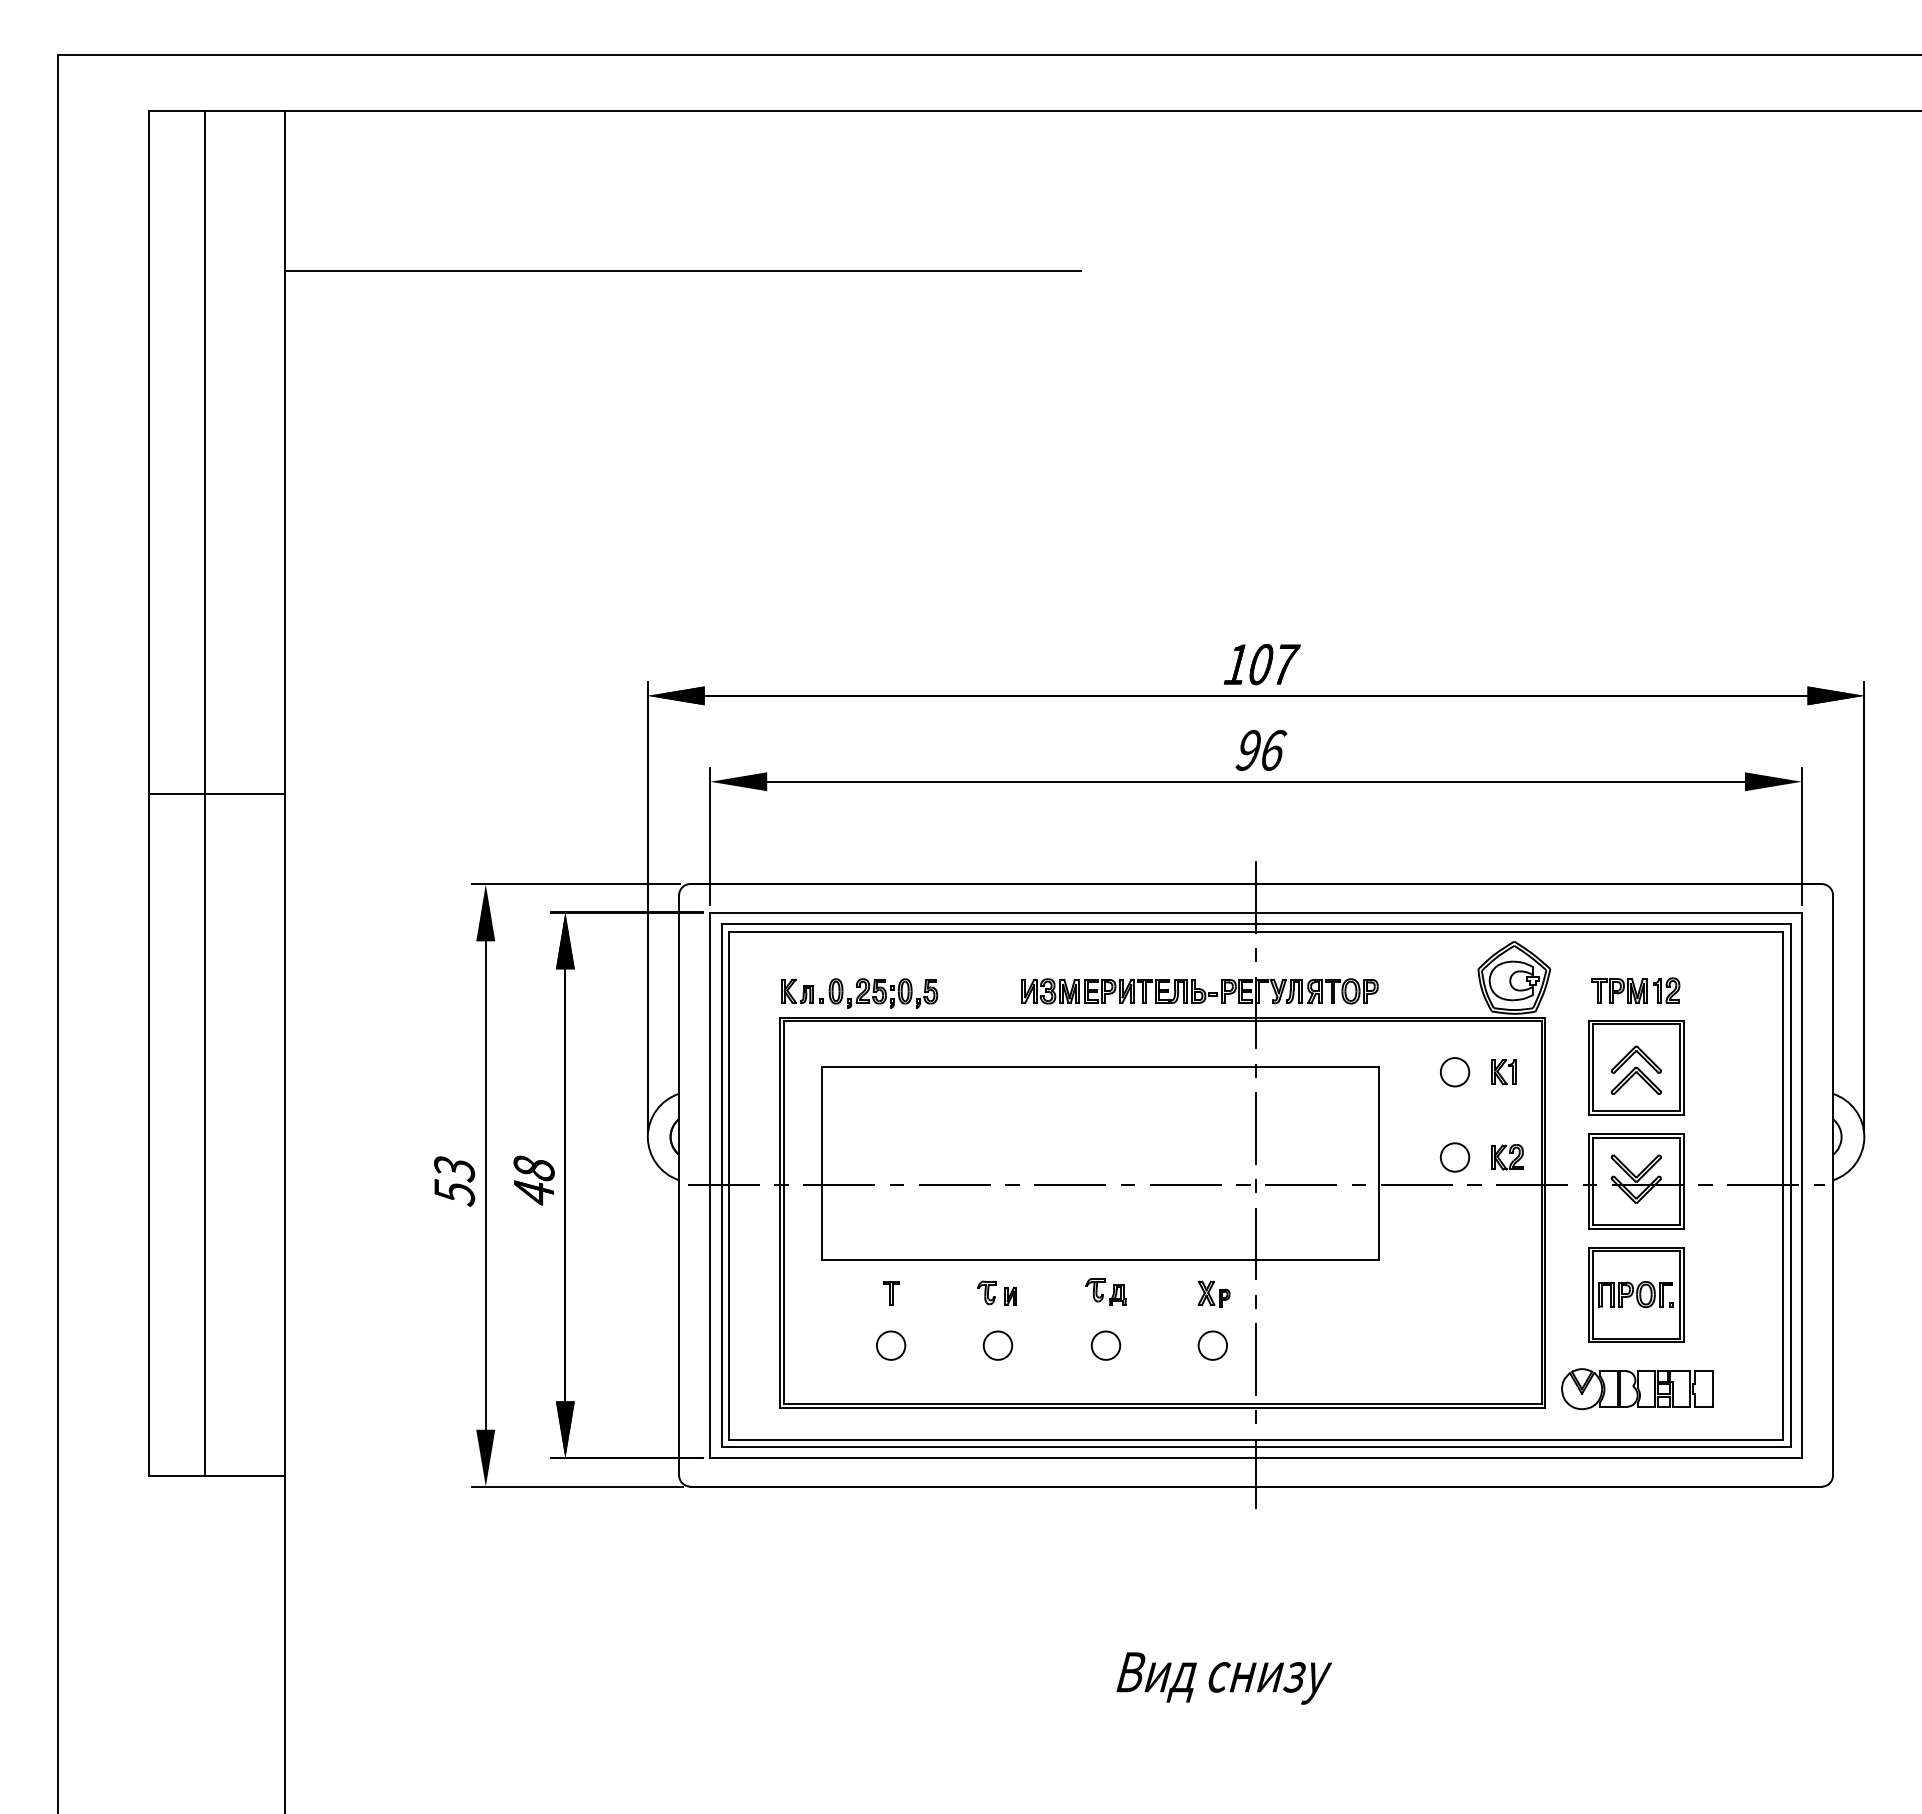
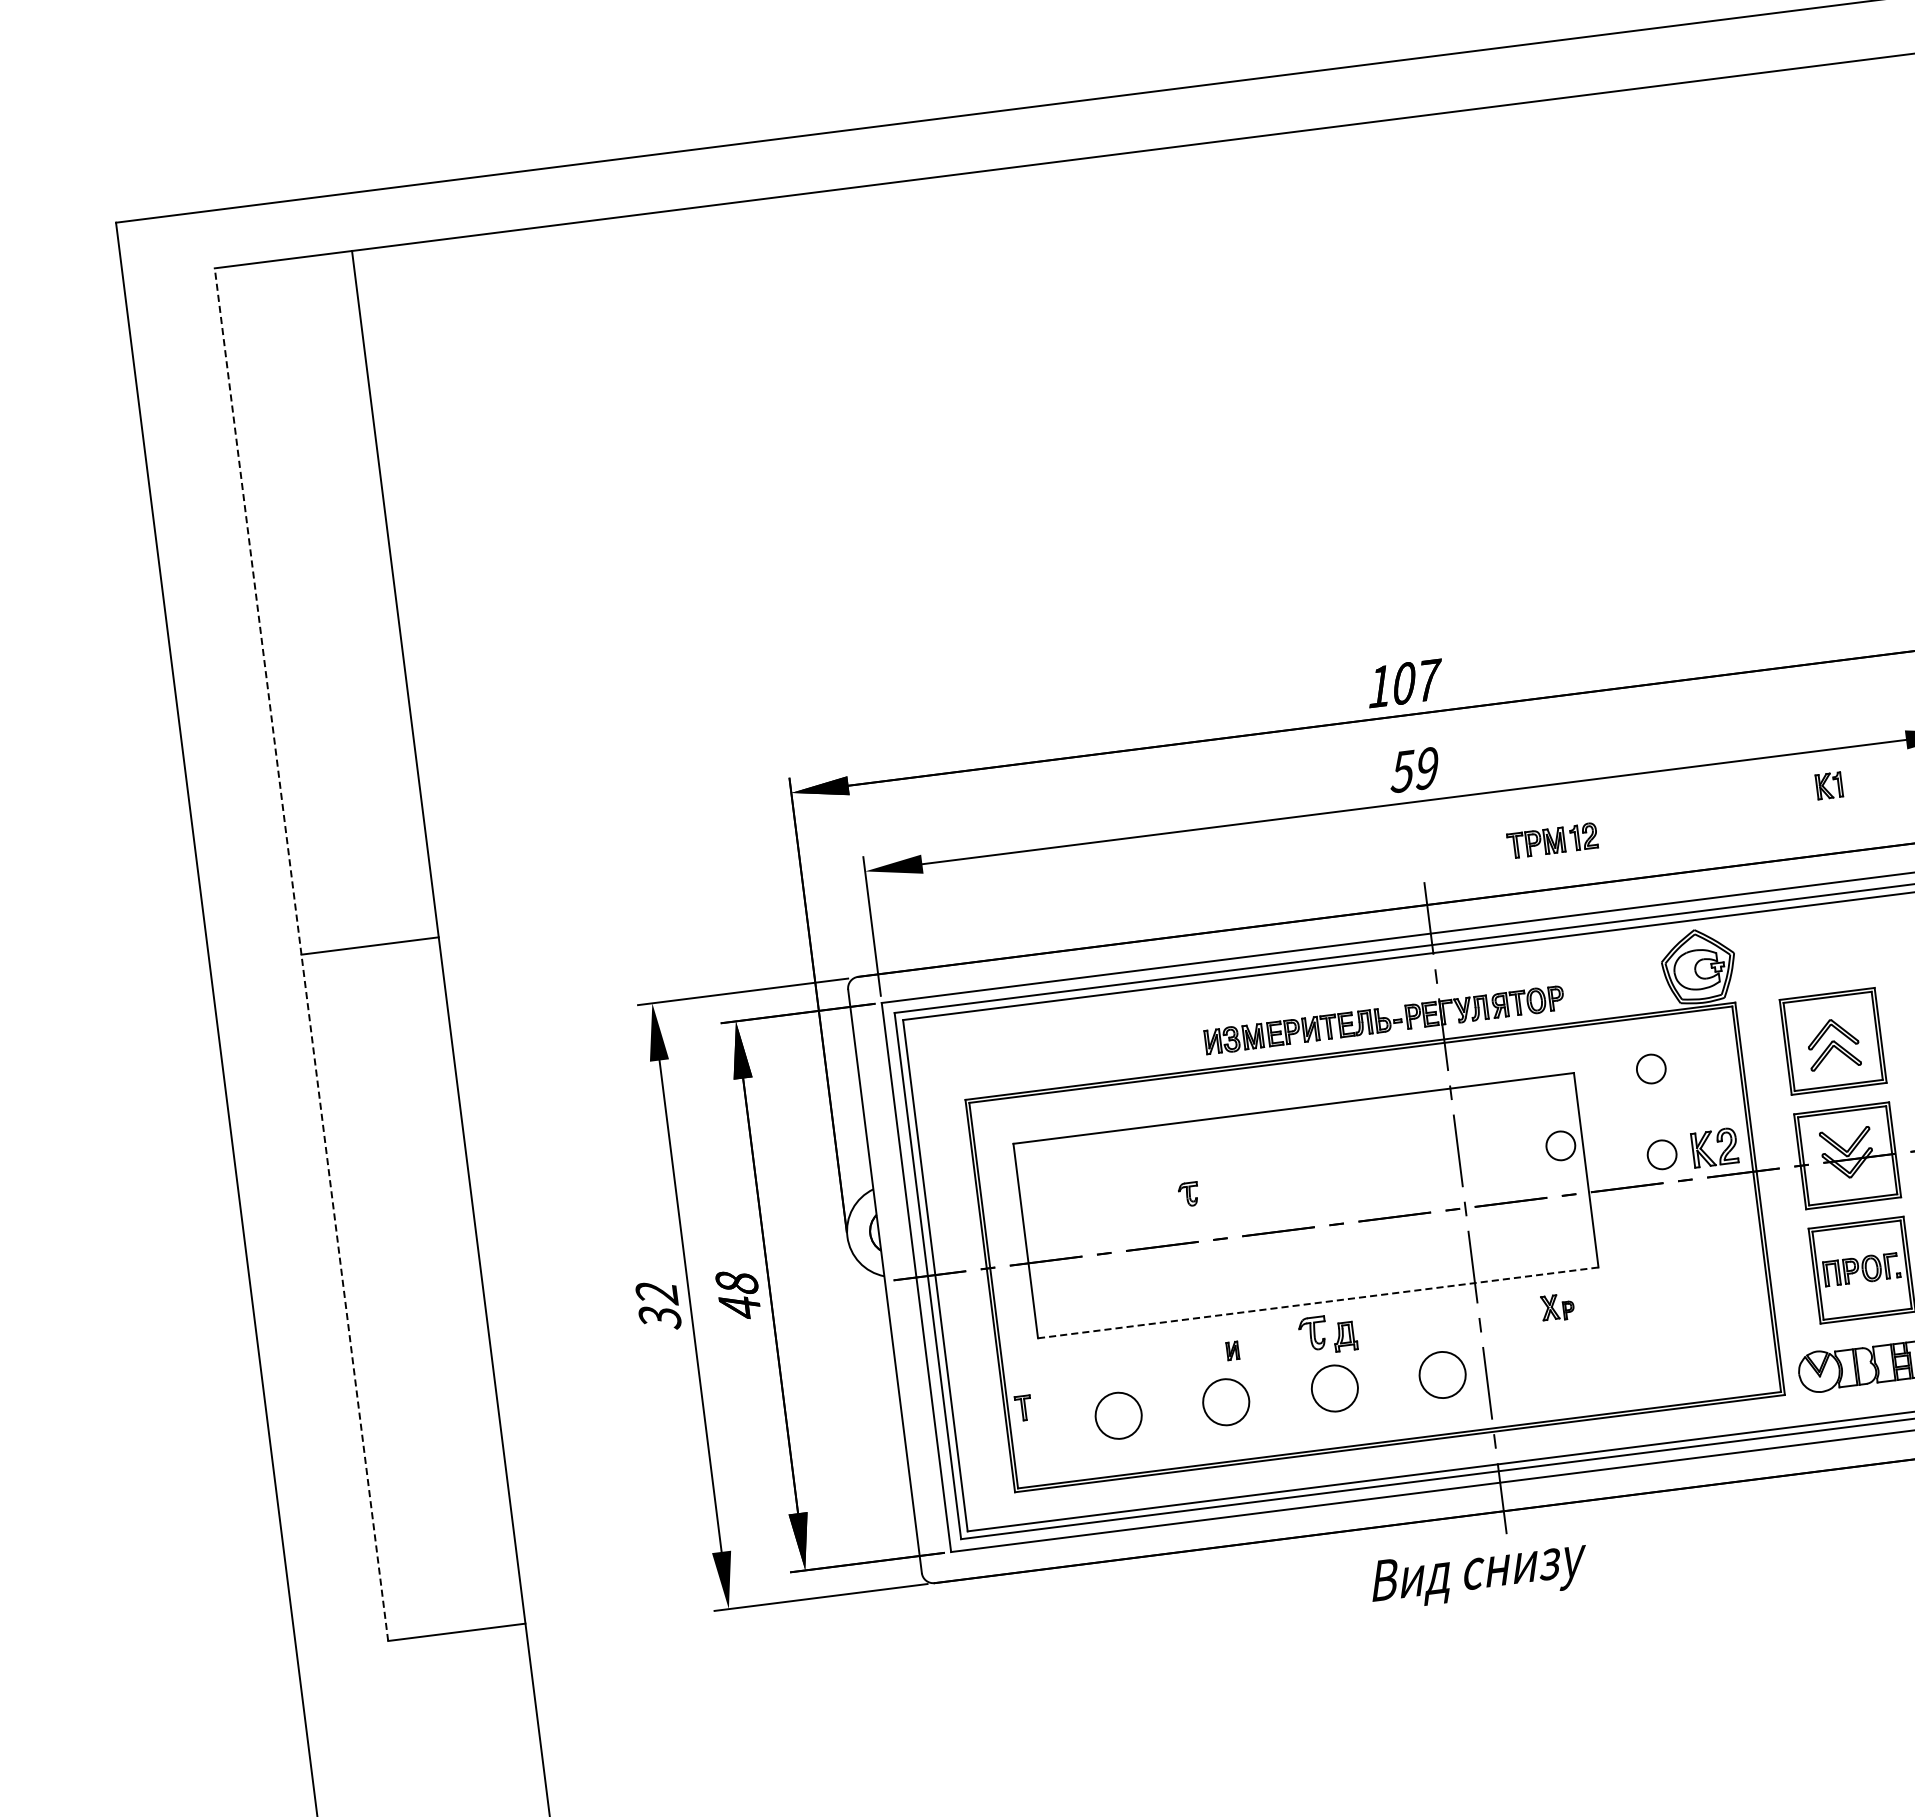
line: (682, 270) -> (772, 360), removed
text: (1260, 750) -> (1414, 770), 96 -> 59
line: (148, 793) -> (301, 954), solid -> dashed
line: (205, 793) -> (358, 947), removed
part: (1635, 990) -> (1552, 840), moved
part: (859, 993) -> (1042, 1065), removed
part: (1503, 1072) -> (1828, 786), moved
circle: (1357, 1136) -> (1561, 1146), added
part: (1507, 1157) -> (1714, 1148), size x1.4
text: (454, 1181) -> (658, 1306), 53 -> 32
line: (1100, 1259) -> (1318, 1302), solid -> dashed
part: (1105, 1291) -> (1327, 1334), size x1.4
part: (986, 1292) -> (1188, 1194), moved
part: (891, 1293) -> (1024, 1408), moved
part: (1213, 1293) -> (1557, 1307), moved
circle: (890, 1345) -> (1118, 1415), size x1.6
circle: (997, 1345) -> (1225, 1402), size x1.6
circle: (1105, 1345) -> (1334, 1388), size x1.6
circle: (1212, 1345) -> (1442, 1374), size x1.6
text: (1223, 1678) -> (1478, 1574), moved

